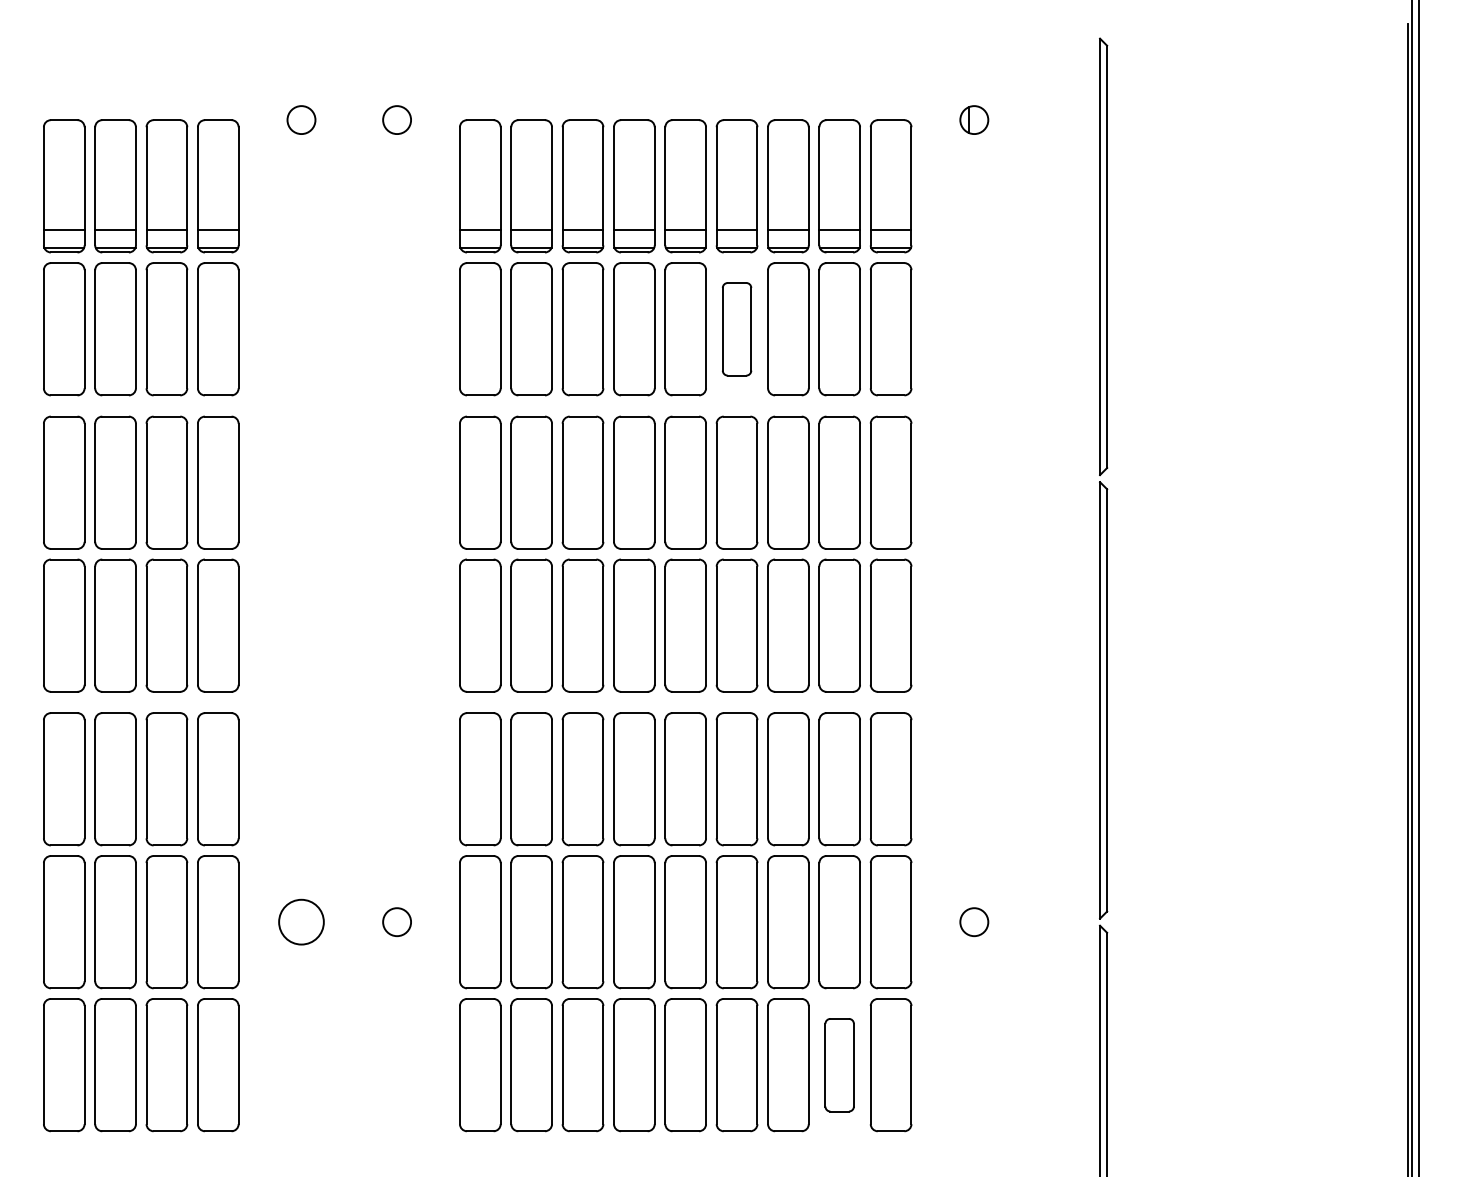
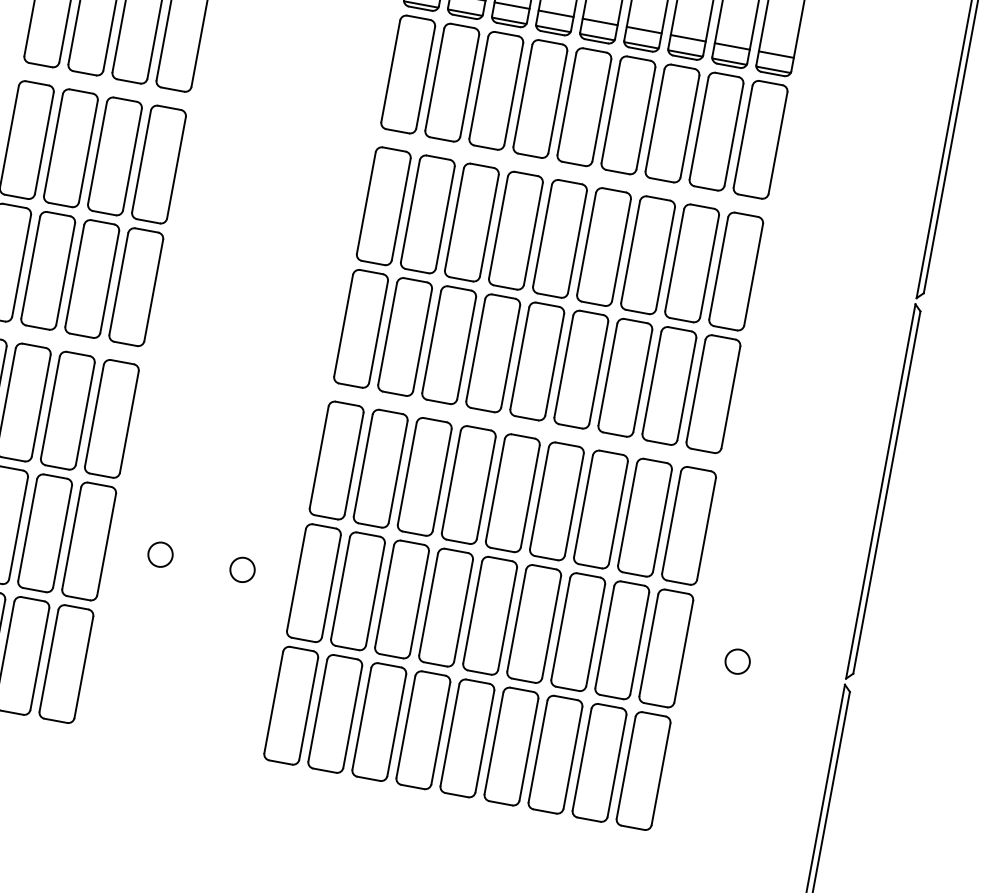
part: (736, 329) -> (627, 115), size x1.43
circle: (301, 922) -> (160, 555), size x0.62
part: (839, 1065) -> (599, 763), size x1.43

